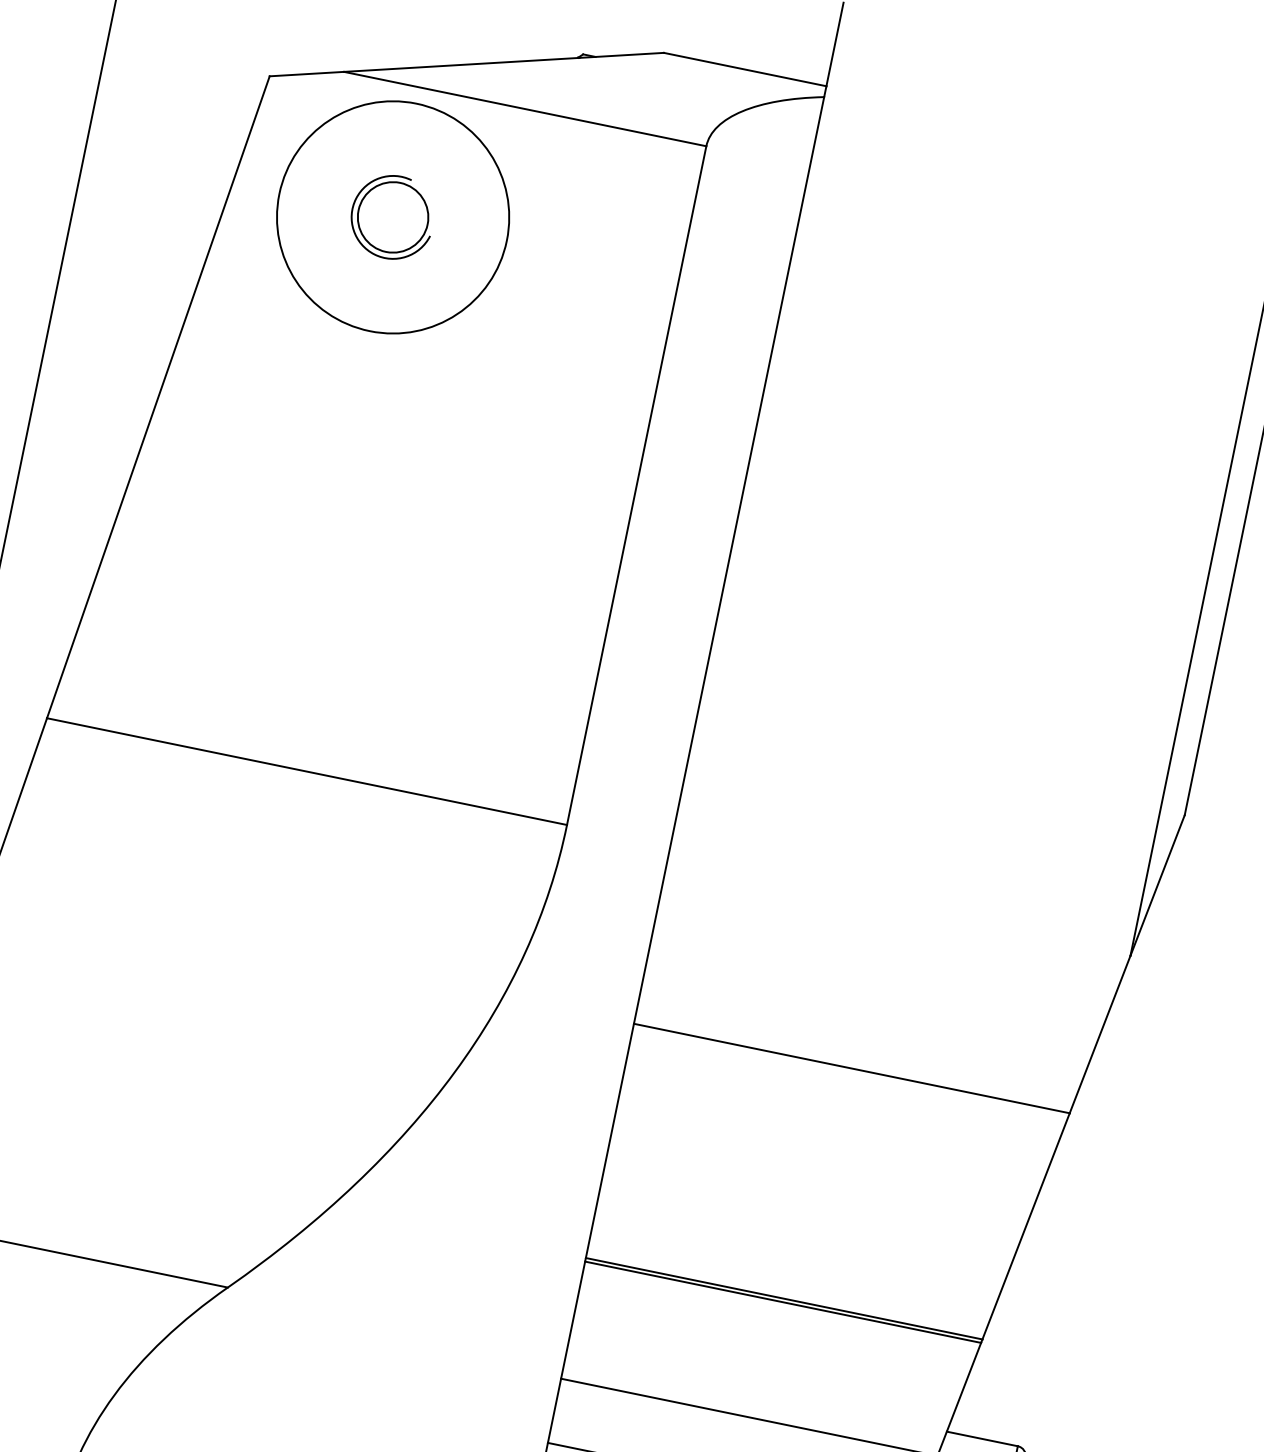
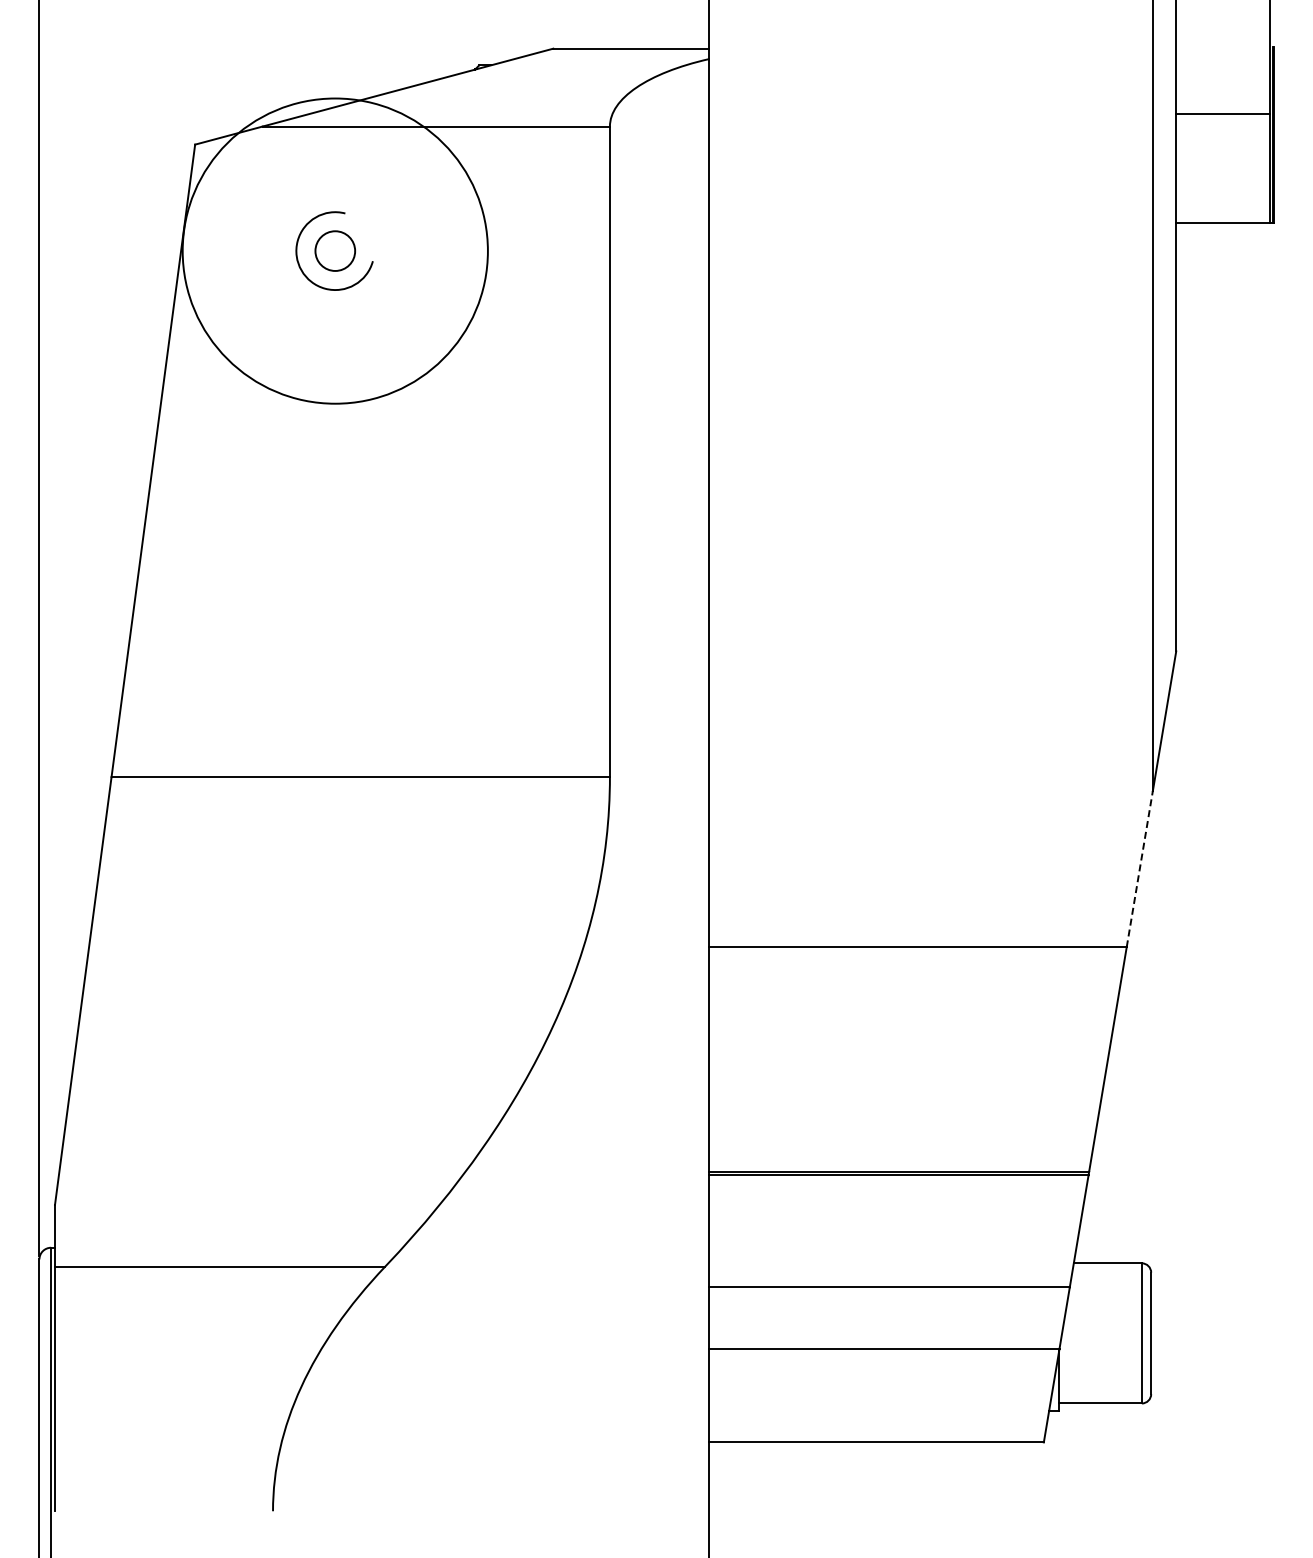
circle: (393, 217) -> (335, 251), size x0.6
circle: (393, 217) -> (335, 251), size x1.4
line: (1099, 1033) -> (1139, 868), solid -> dashed

